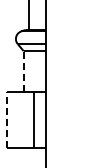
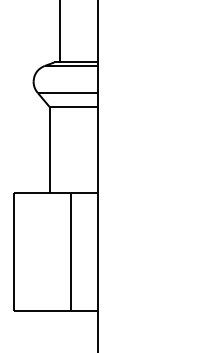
line: (23, 70) -> (49, 148), dashed -> solid
line: (6, 119) -> (13, 251), dashed -> solid

